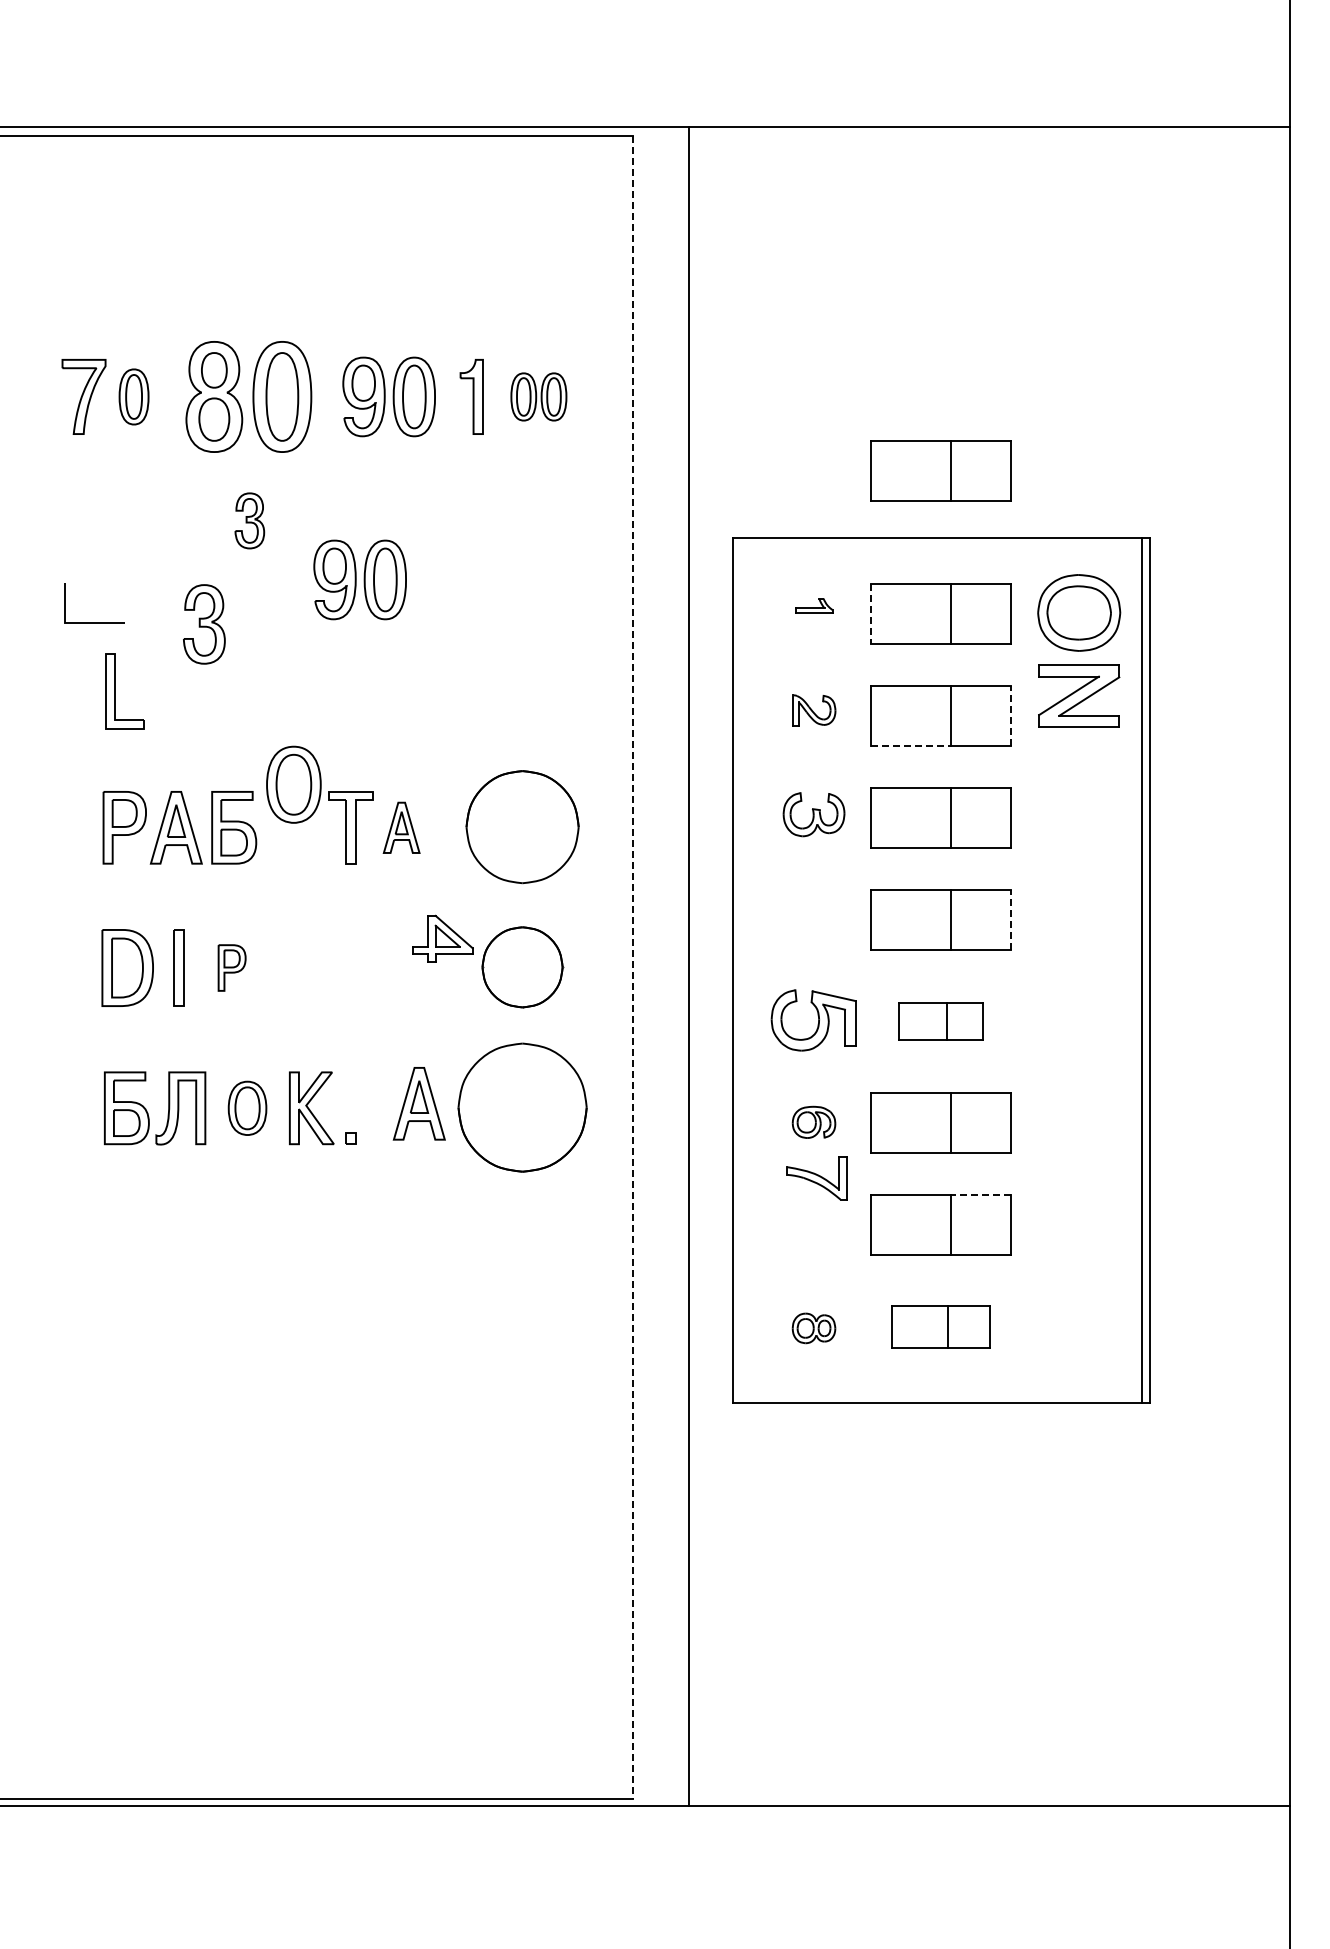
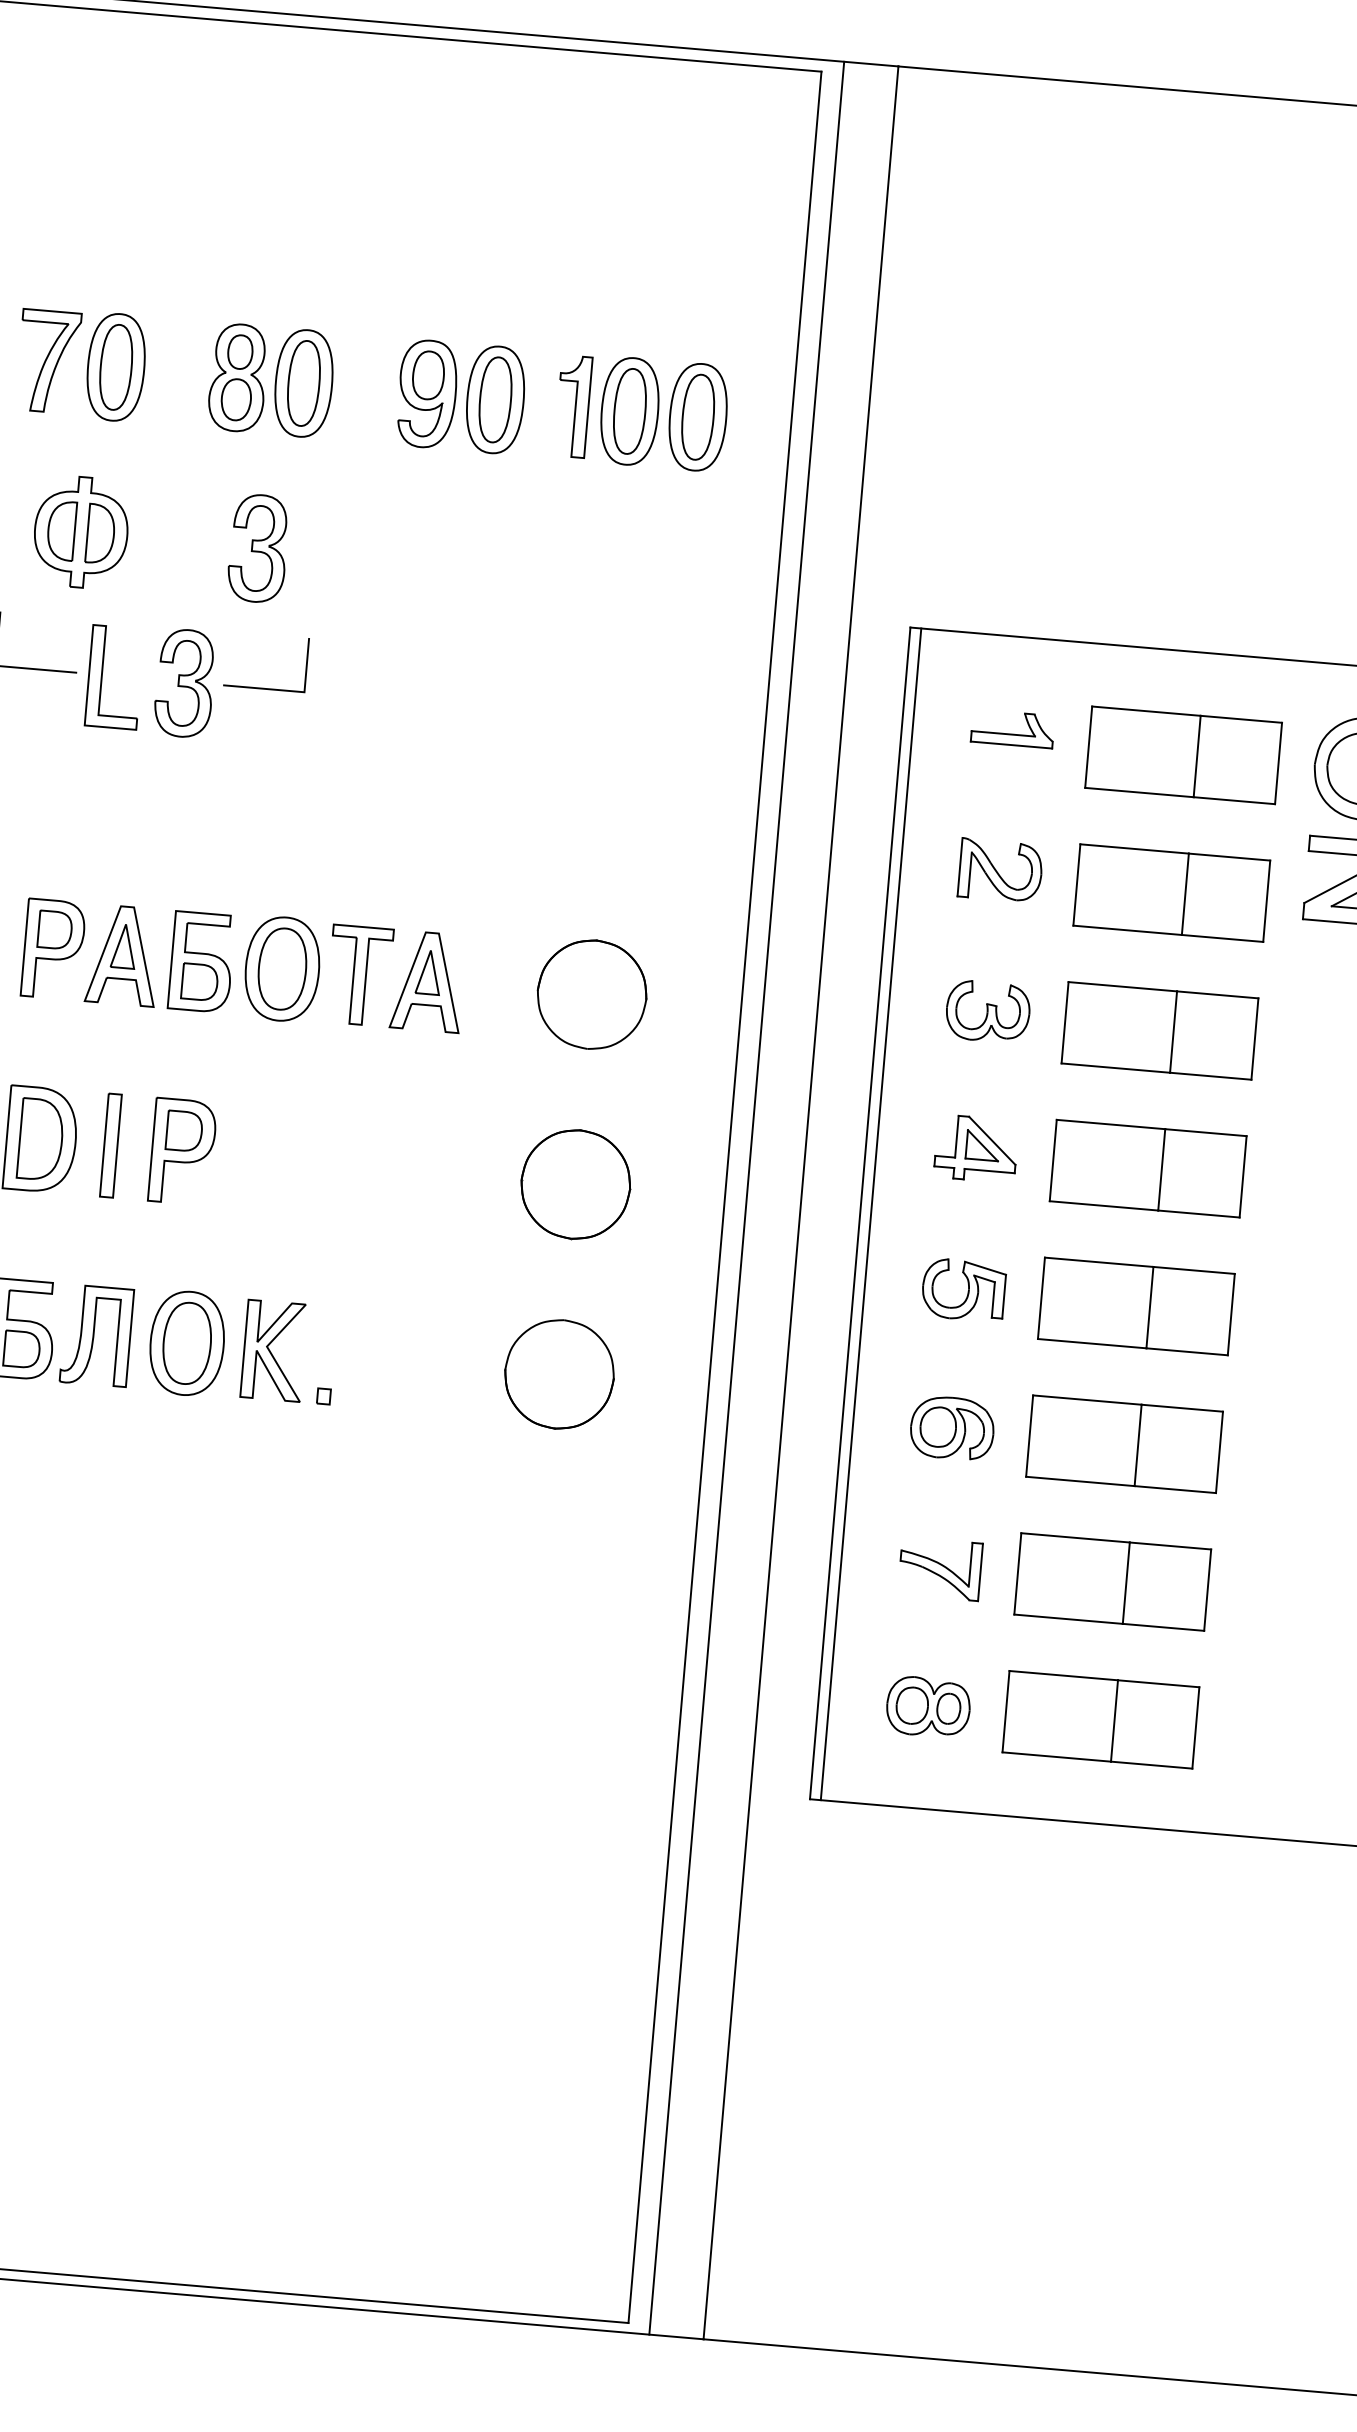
part: (133, 396) -> (115, 366), size x1.43
part: (248, 396) -> (271, 380), size x0.71
part: (538, 396) -> (663, 413), size x1.67
part: (940, 470) -> (1199, 560), removed
part: (118, 519) -> (80, 531), added
part: (249, 520) -> (258, 548), size x1.43
part: (359, 579) -> (400, 640), removed
part: (814, 605) -> (1012, 728), size x1.67
line: (871, 614) -> (1089, 747), dashed -> solid
curve: (263, 622) -> (265, 687), added
part: (115, 691) -> (102, 676), moved
part: (814, 710) -> (1000, 870), size x1.43
line: (1011, 715) -> (1266, 900), dashed -> solid
line: (911, 746) -> (1127, 930), dashed -> solid
part: (293, 784) -> (281, 968), moved
part: (522, 826) -> (592, 993), size x0.71
part: (401, 827) -> (428, 981), size x1.43
line: (1011, 919) -> (1243, 1176), dashed -> solid
part: (442, 938) -> (975, 1148), moved
line: (648, 966) -> (746, 1198), added
part: (231, 967) -> (181, 1150), size x1.67
line: (632, 967) -> (724, 1197), dashed -> solid
line: (740, 970) -> (870, 1214), added
part: (813, 1019) -> (963, 1288), size x0.71
part: (940, 1021) -> (1135, 1306), size x1.67
part: (418, 1103) -> (419, 1356), removed
part: (522, 1107) -> (559, 1374), size x0.62
part: (247, 1108) -> (187, 1343), size x1.43
part: (813, 1122) -> (951, 1428), size x1.43
part: (816, 1178) -> (939, 1569), moved
line: (980, 1195) -> (1169, 1546), dashed -> solid
part: (940, 1326) -> (1099, 1719), size x1.43
part: (813, 1328) -> (927, 1707), size x1.43

